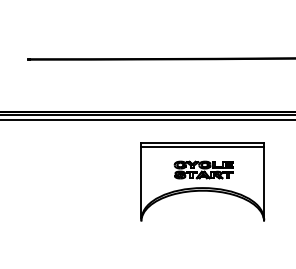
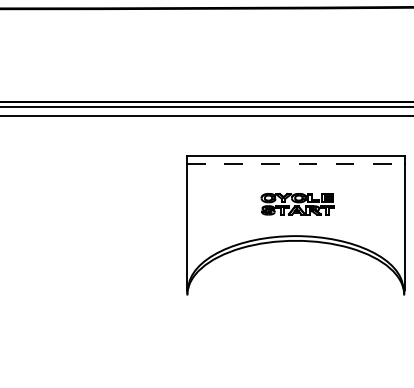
line: (202, 147) -> (295, 164), solid -> dashed
part: (203, 169) -> (297, 203), size x0.7

